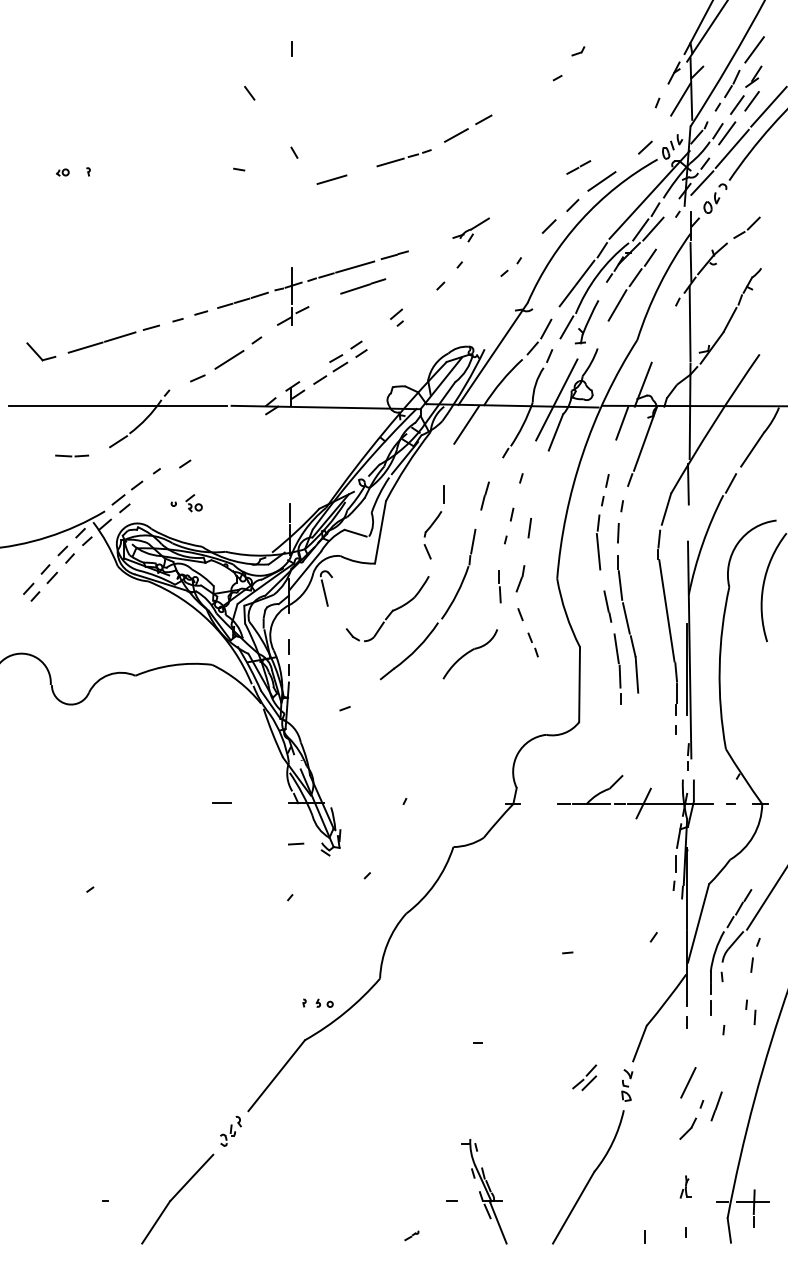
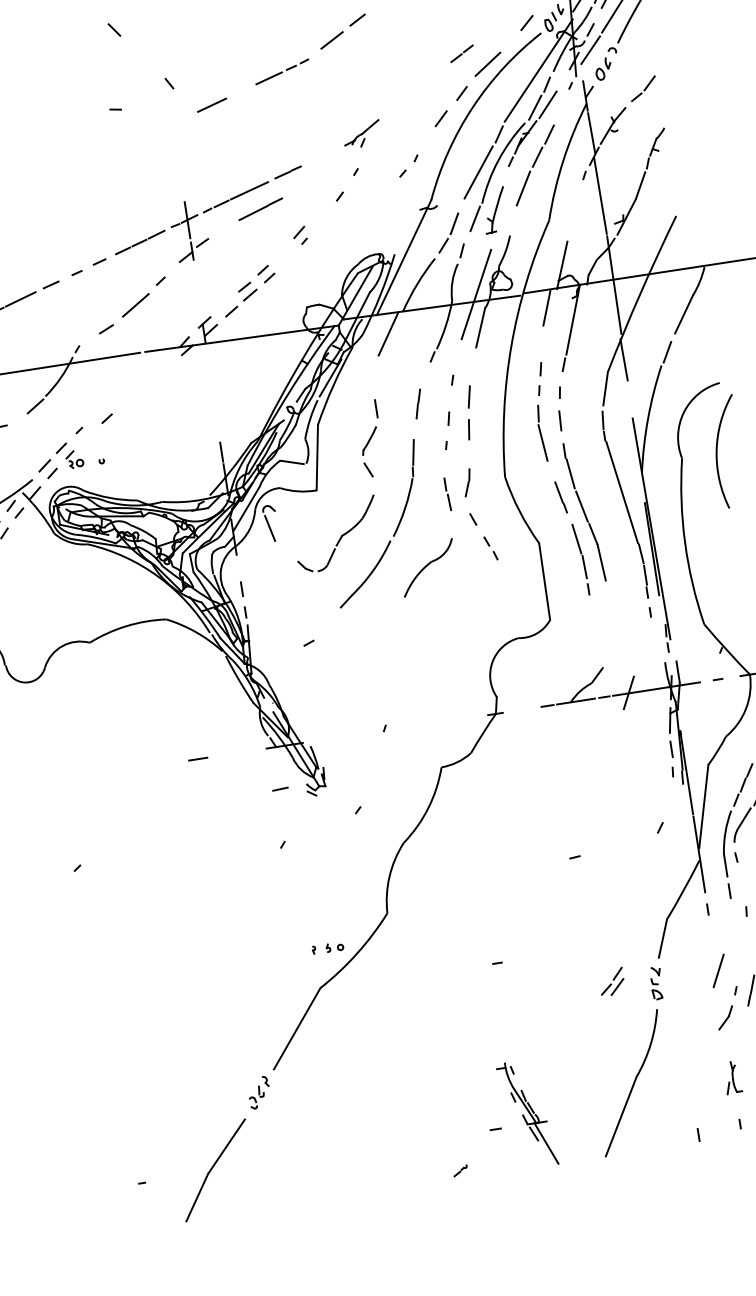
line: (534, 496) -> (468, 396), added
part: (193, 503) -> (74, 459), moved
part: (685, 1186) -> (732, 1077), size x1.43

